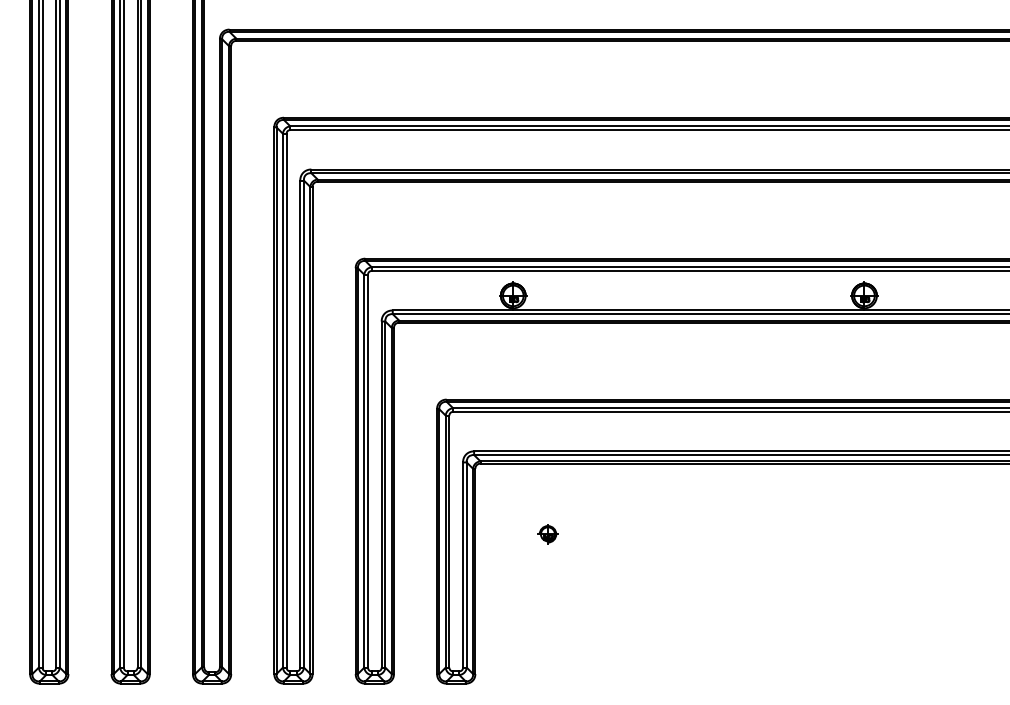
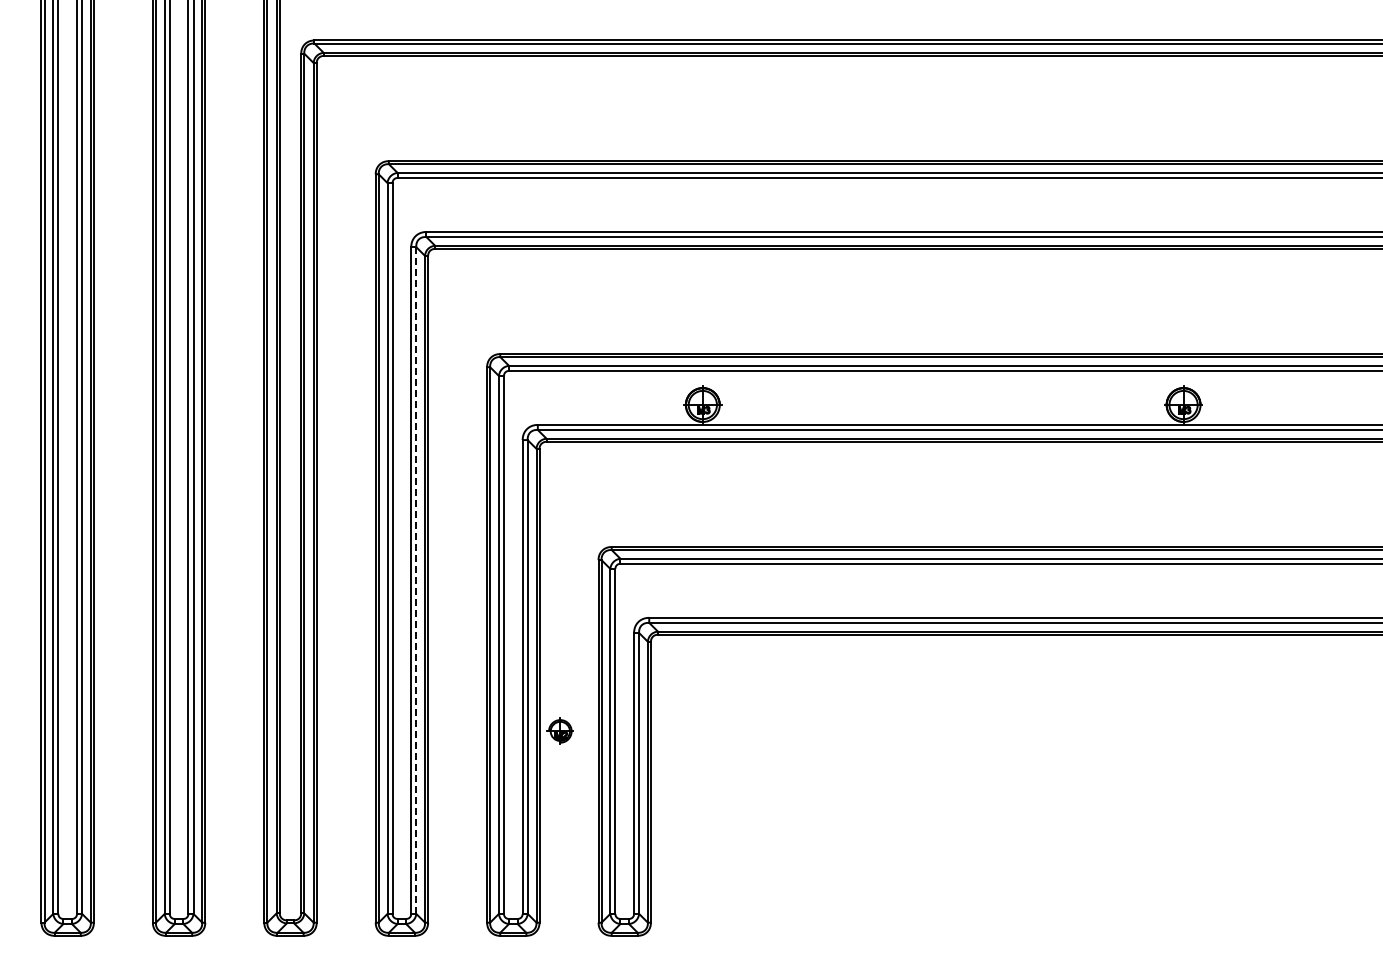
line: (304, 424) -> (416, 580), solid -> dashed
part: (547, 533) -> (559, 730), moved

